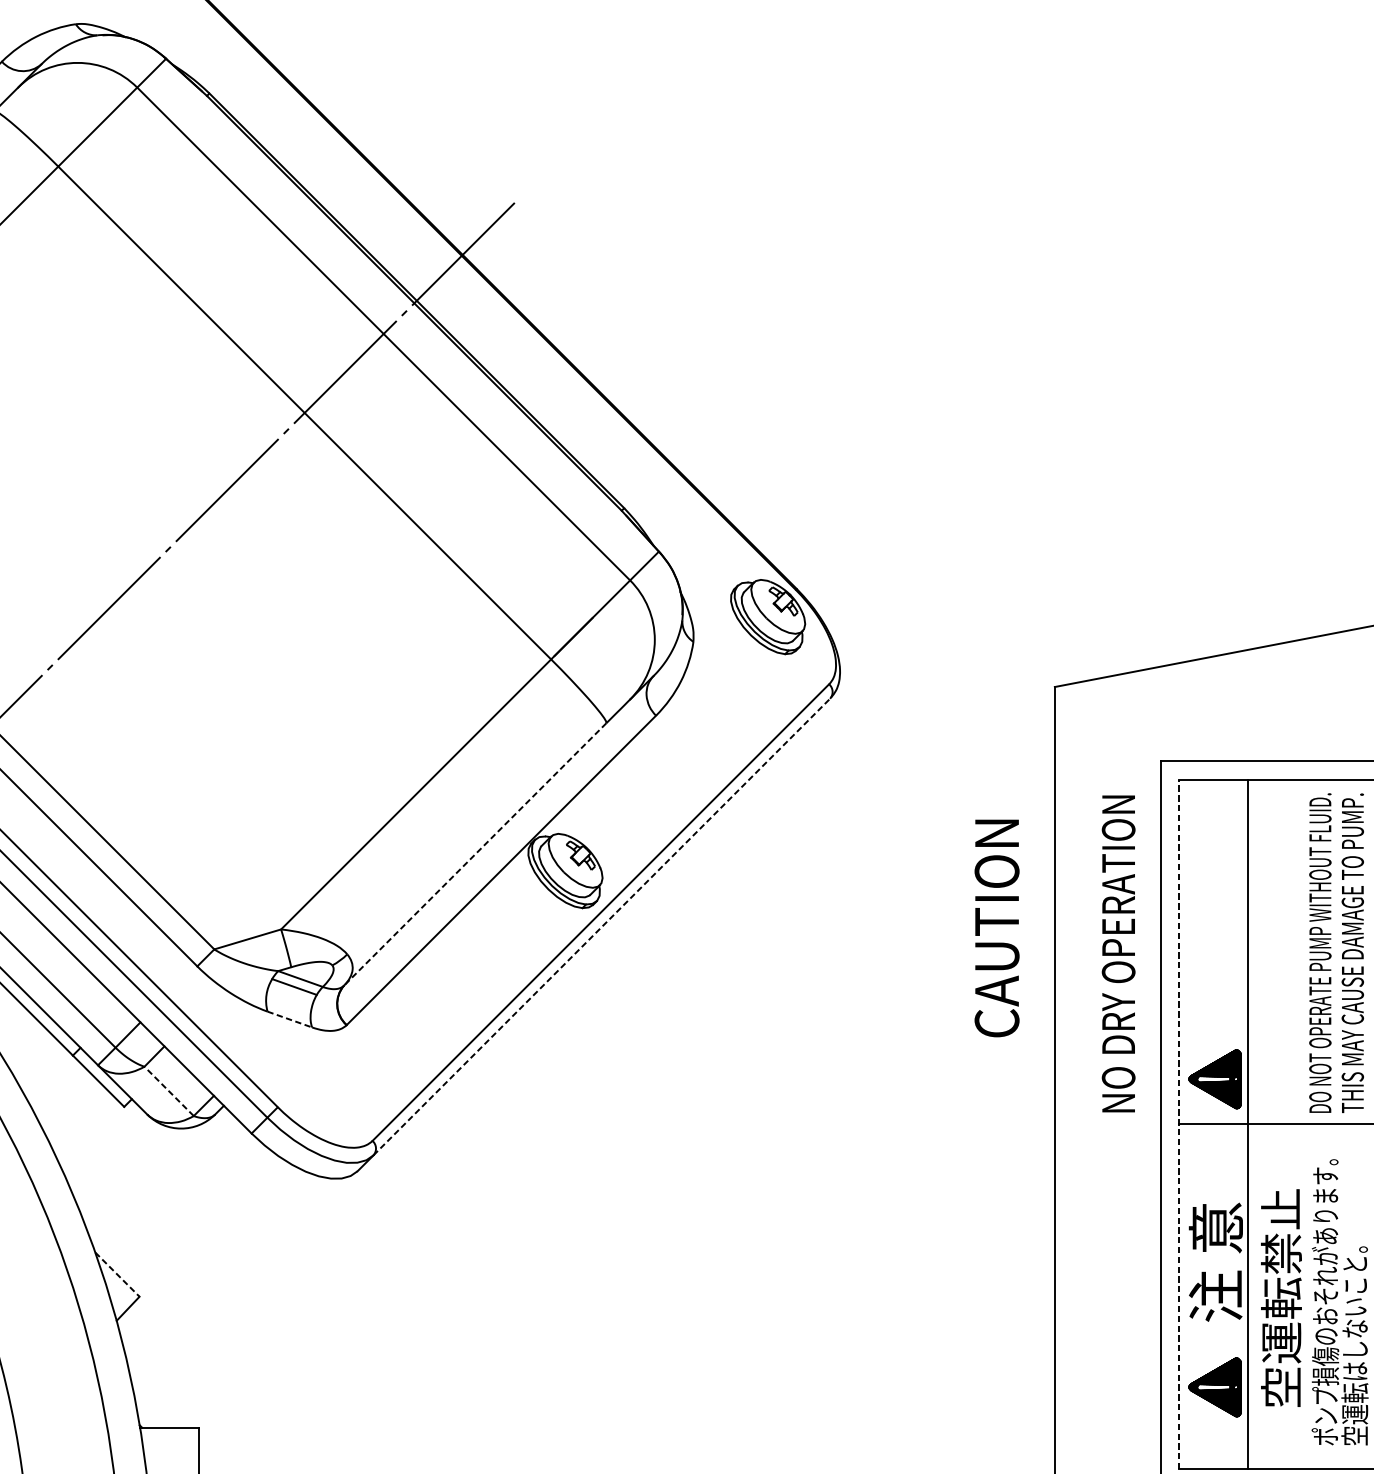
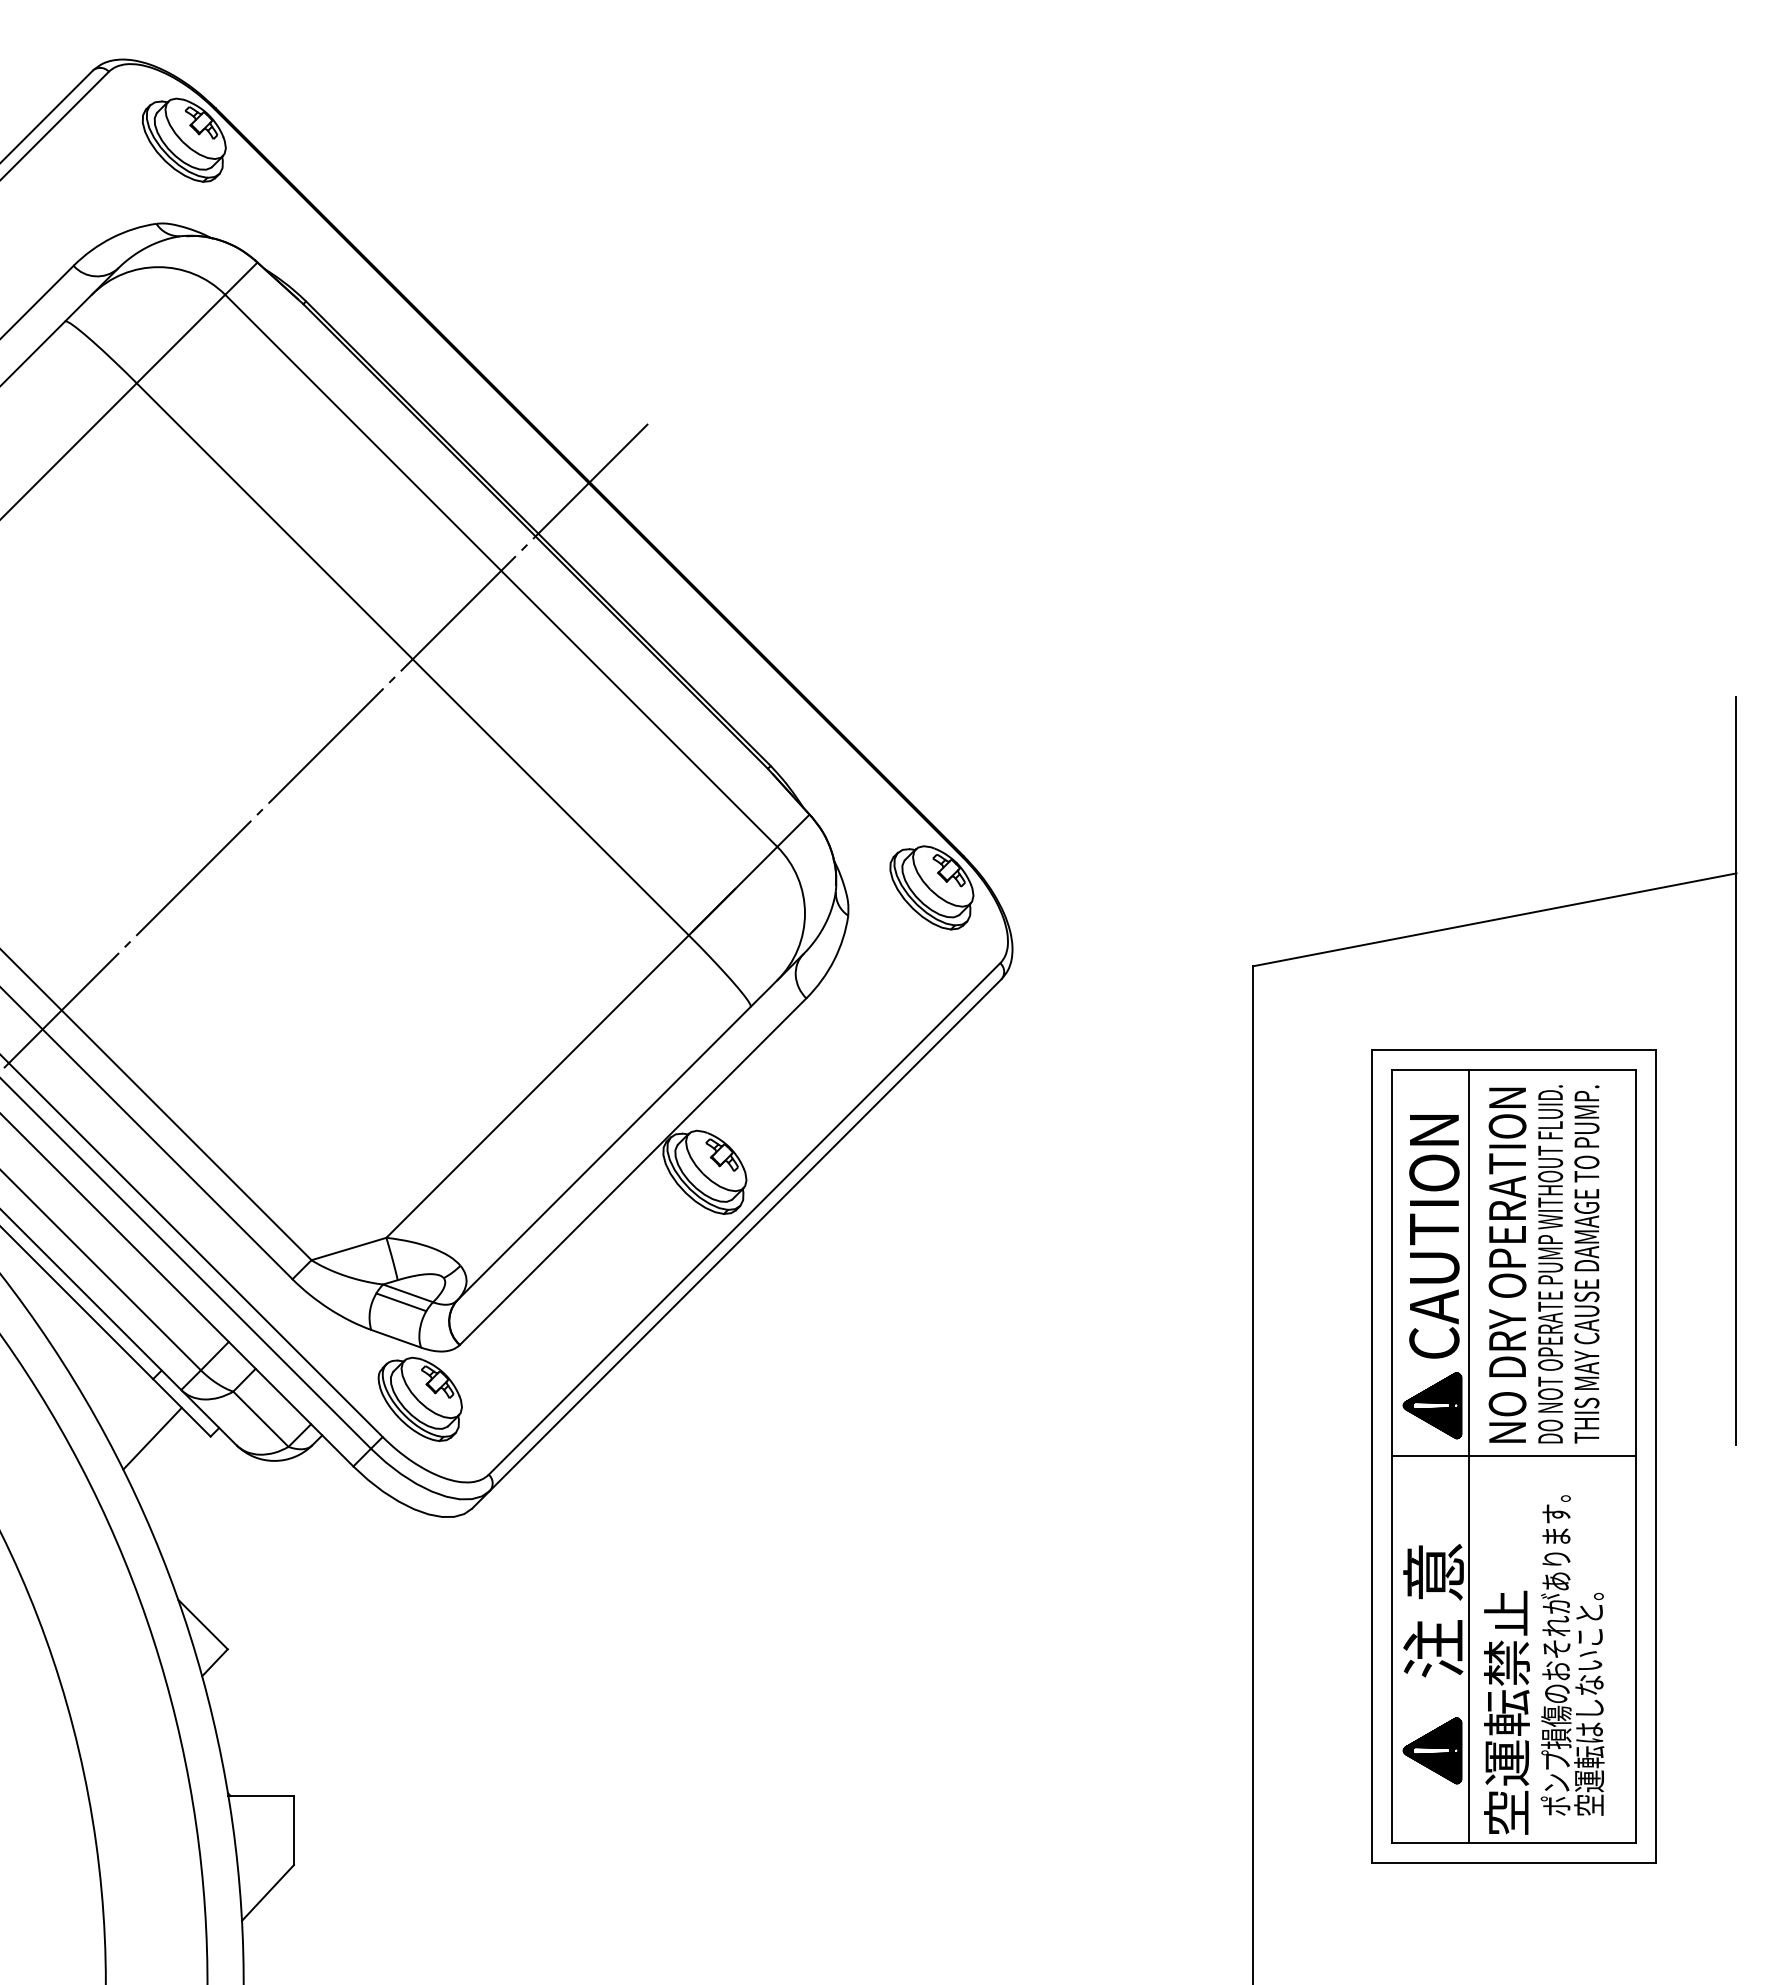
line: (474, 854) -> (603, 1153), dashed -> solid
line: (601, 927) -> (745, 1235), dashed -> solid
text: (997, 928) -> (1434, 1236), moved
text: (1118, 953) -> (1507, 1264), moved
line: (290, 1019) -> (396, 1338), dashed -> solid
part: (310, 1073) -> (419, 1399), added
line: (168, 1090) -> (260, 1418), dashed -> solid
line: (72, 1108) -> (152, 1438), added
line: (1178, 1123) -> (1391, 1455), dashed -> solid
line: (117, 1274) -> (203, 1624), dashed -> solid
text: (1281, 1297) -> (1506, 1712), moved

